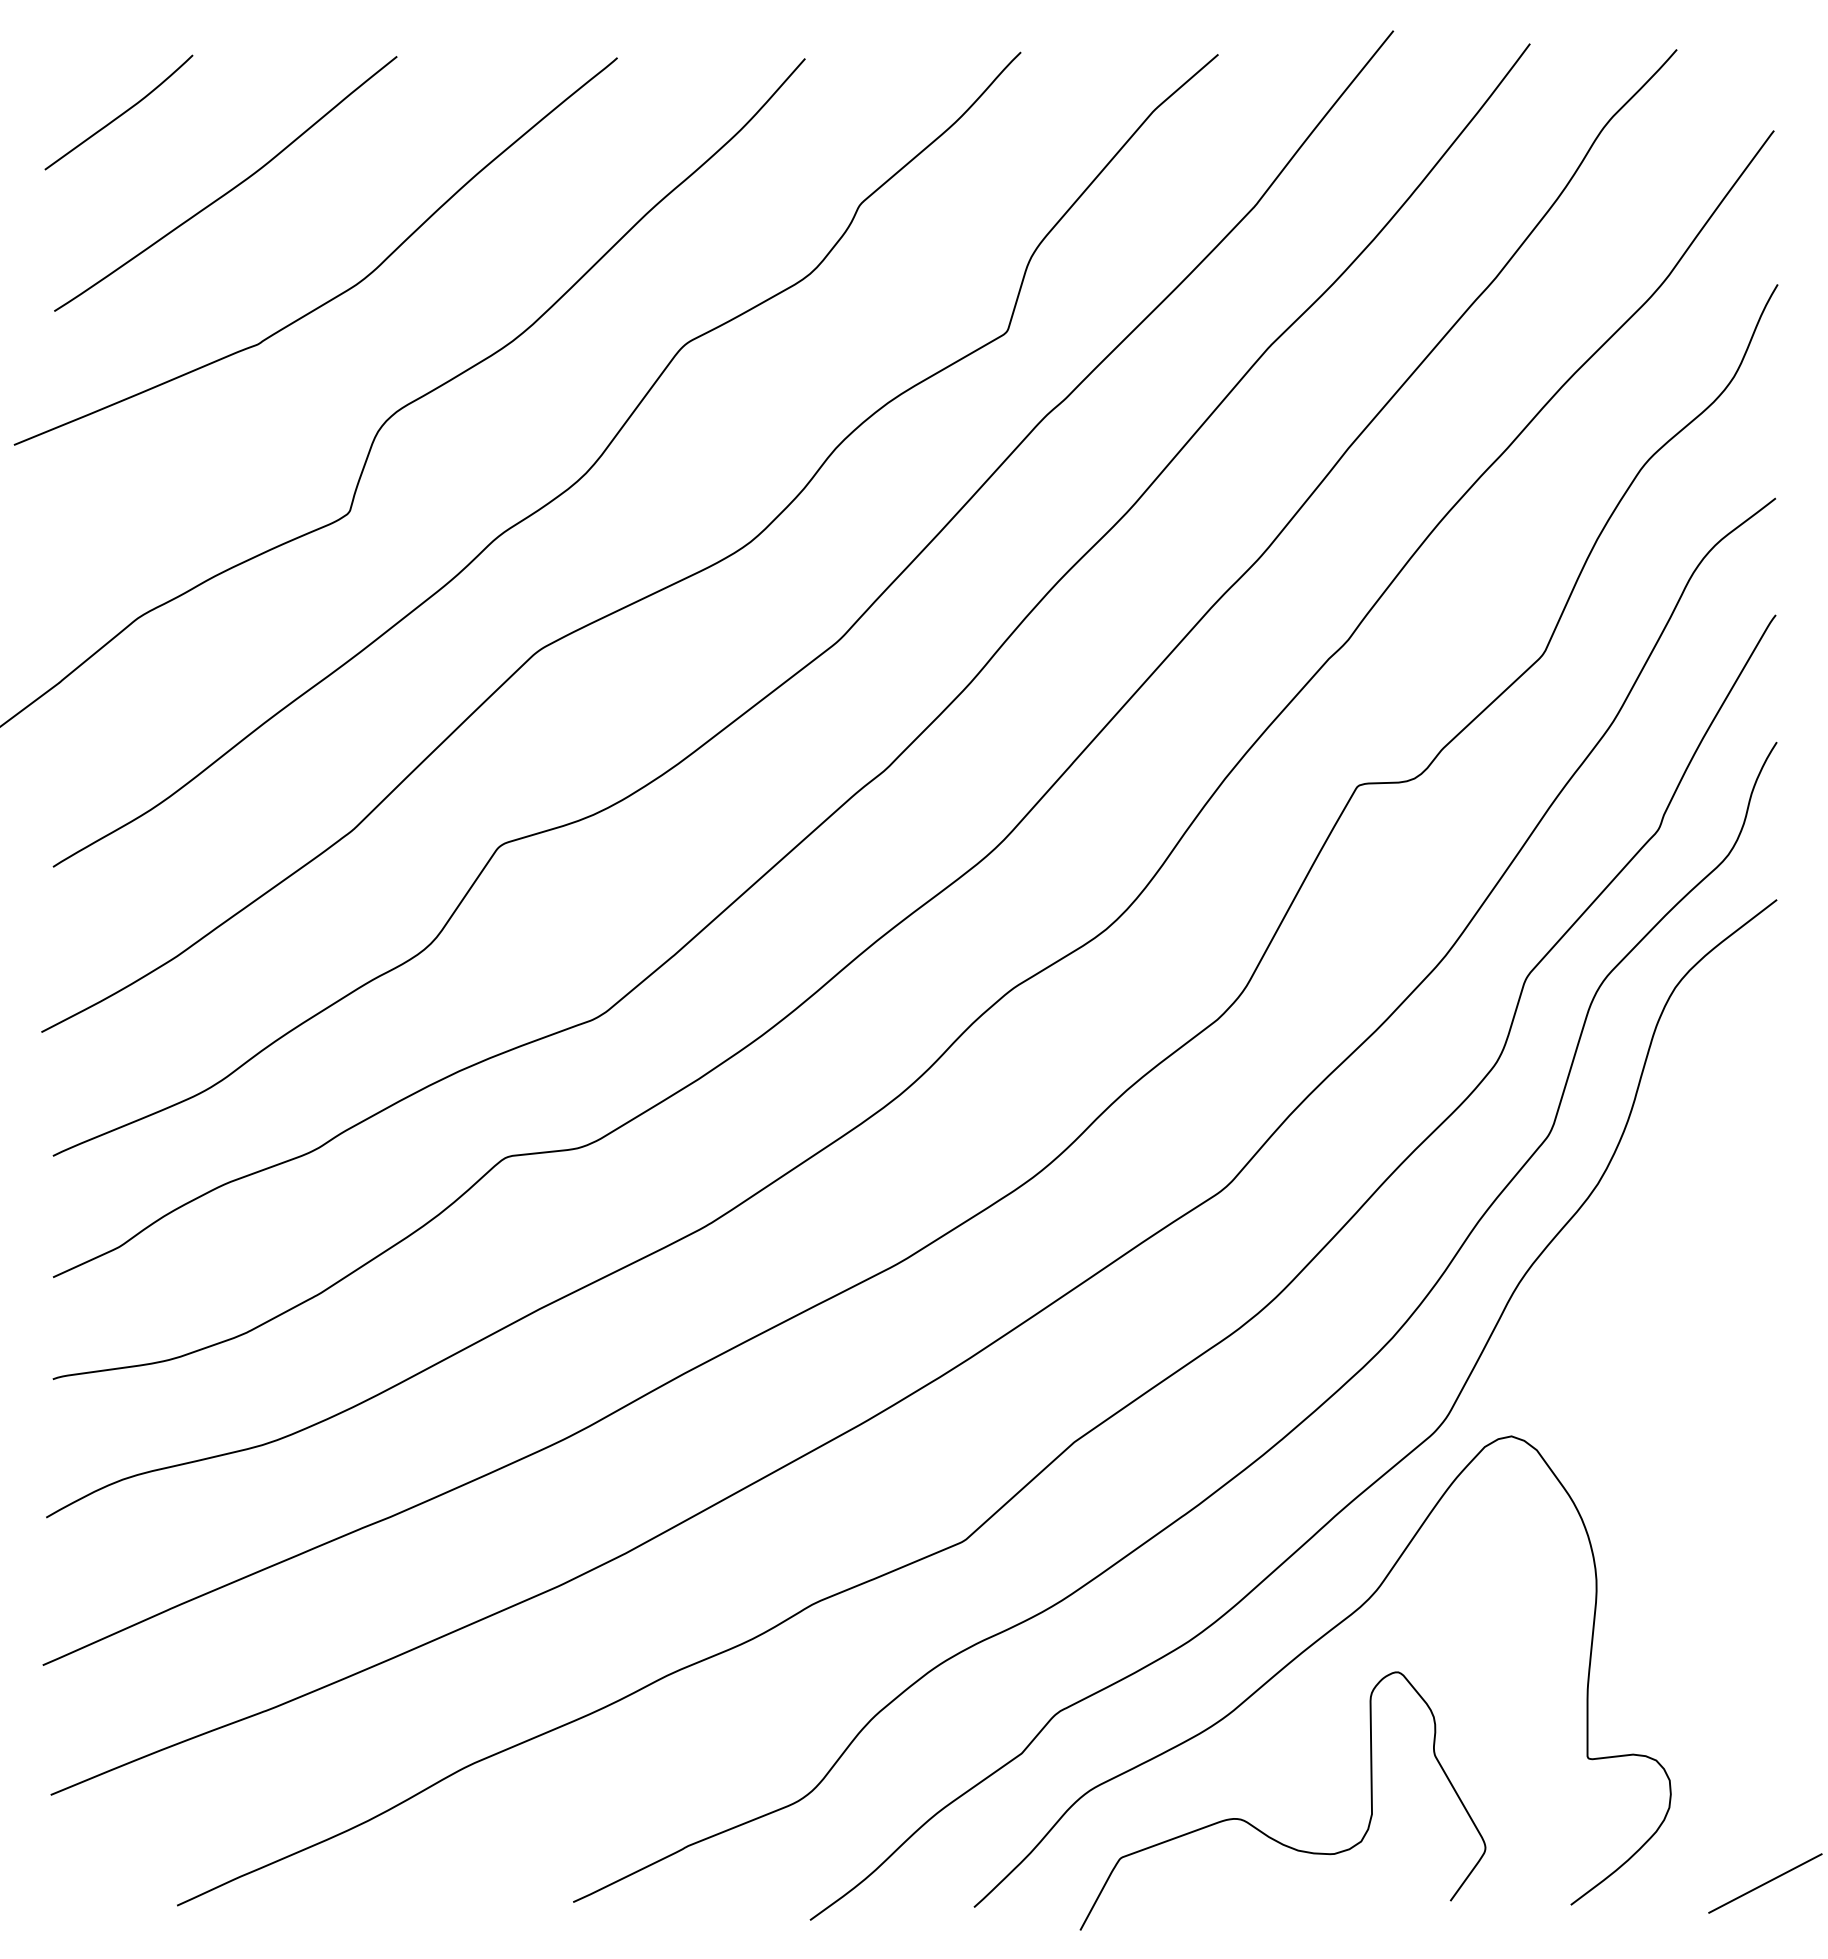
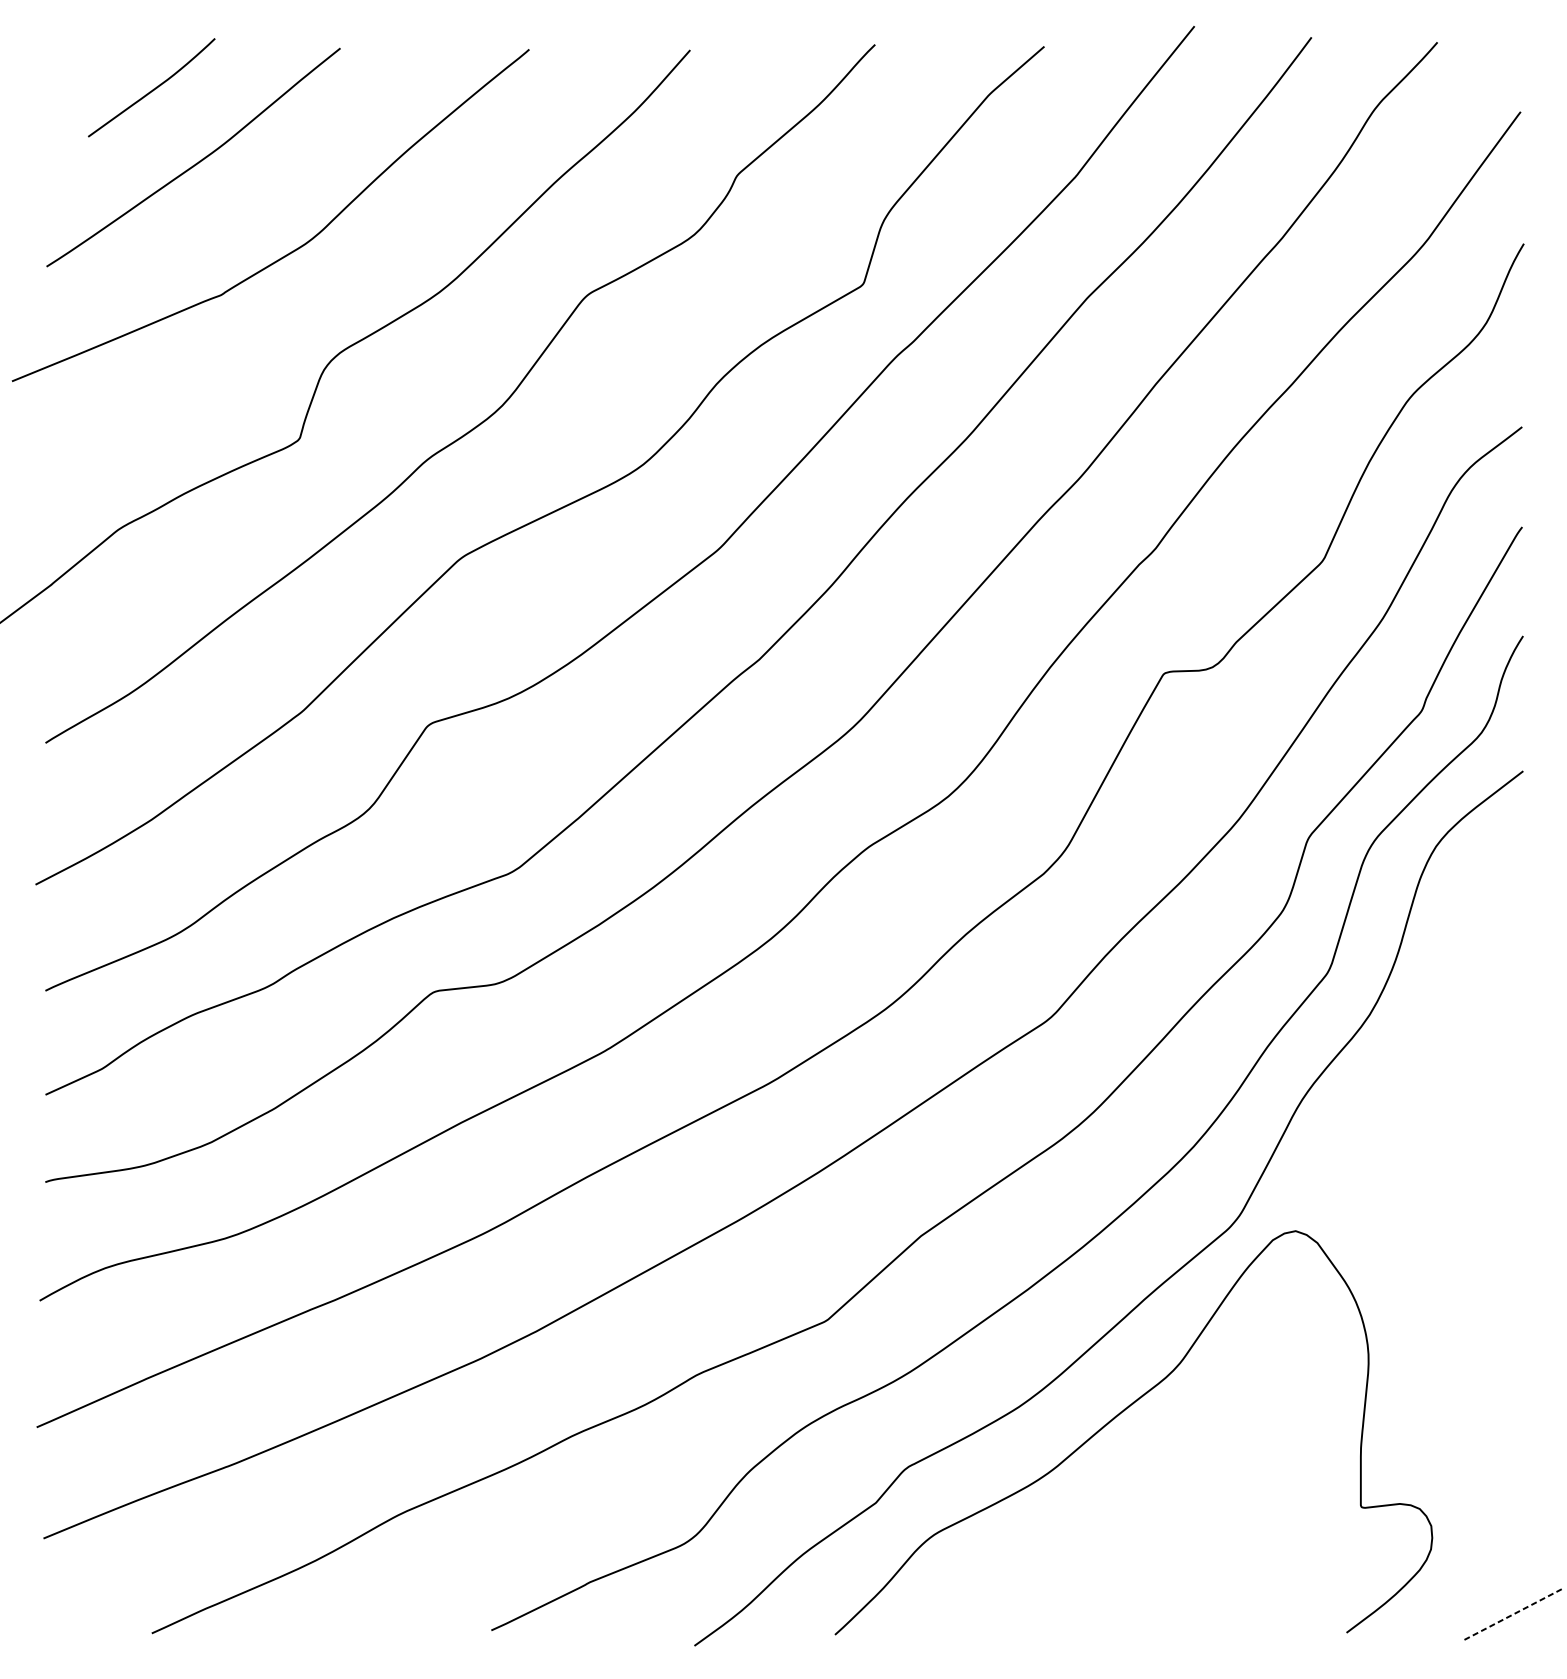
curve: (120, 114) -> (153, 89), moved
curve: (1261, 1830) -> (1081, 1568), removed
line: (1765, 1883) -> (1513, 1614), solid -> dashed

